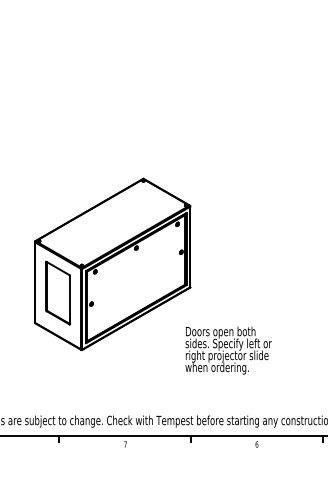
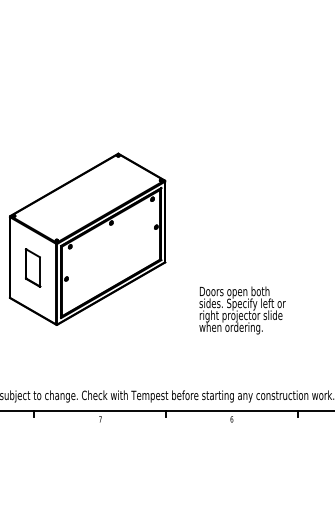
part: (57, 292) -> (32, 267), size x0.6
text: (228, 350) -> (242, 310), moved

